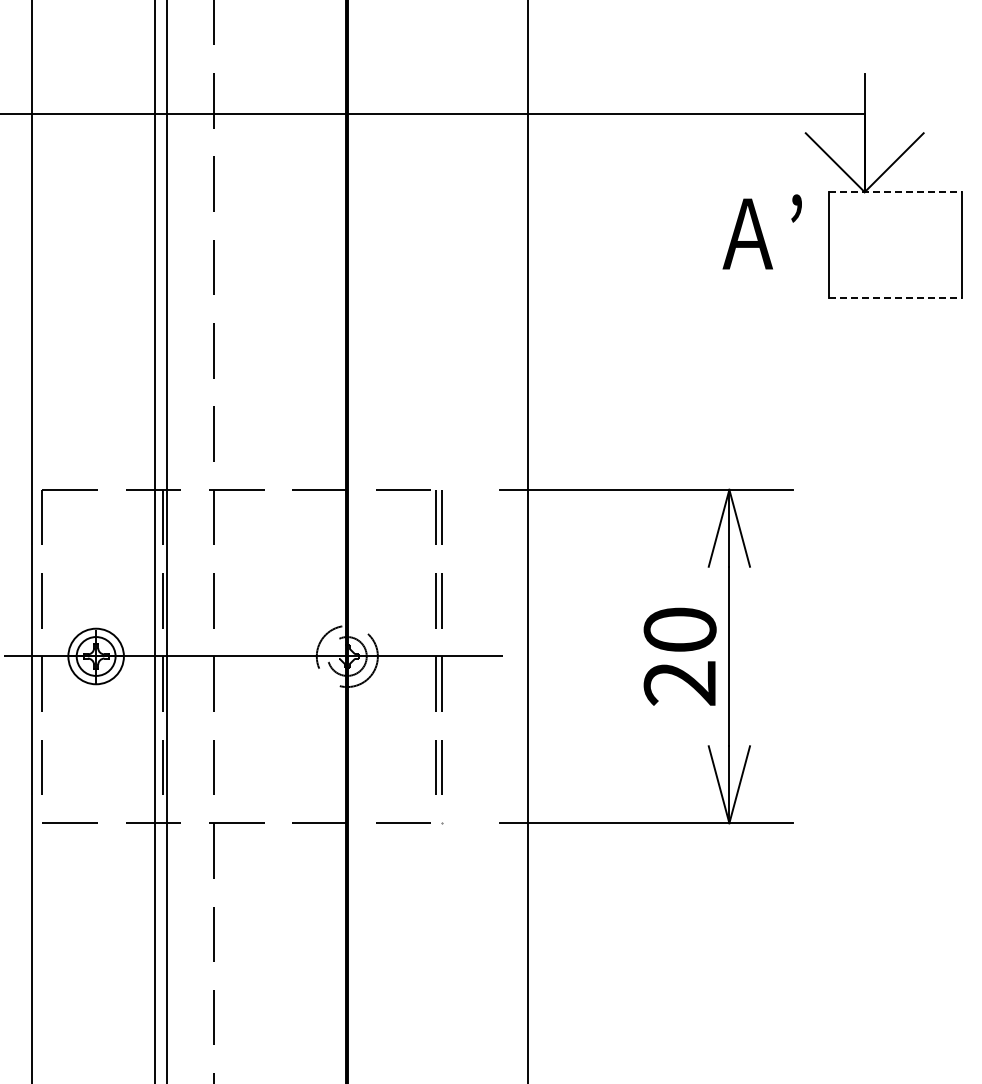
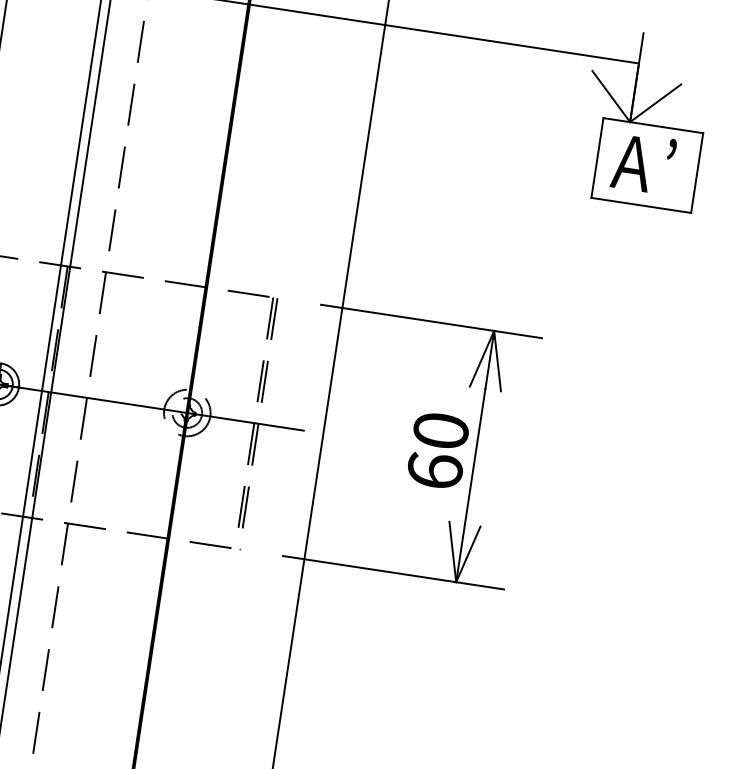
line: (896, 192) -> (654, 125), dashed -> solid
text: (761, 231) -> (643, 162), moved
line: (896, 298) -> (641, 205), dashed -> solid
text: (679, 682) -> (434, 470), 20 -> 60

